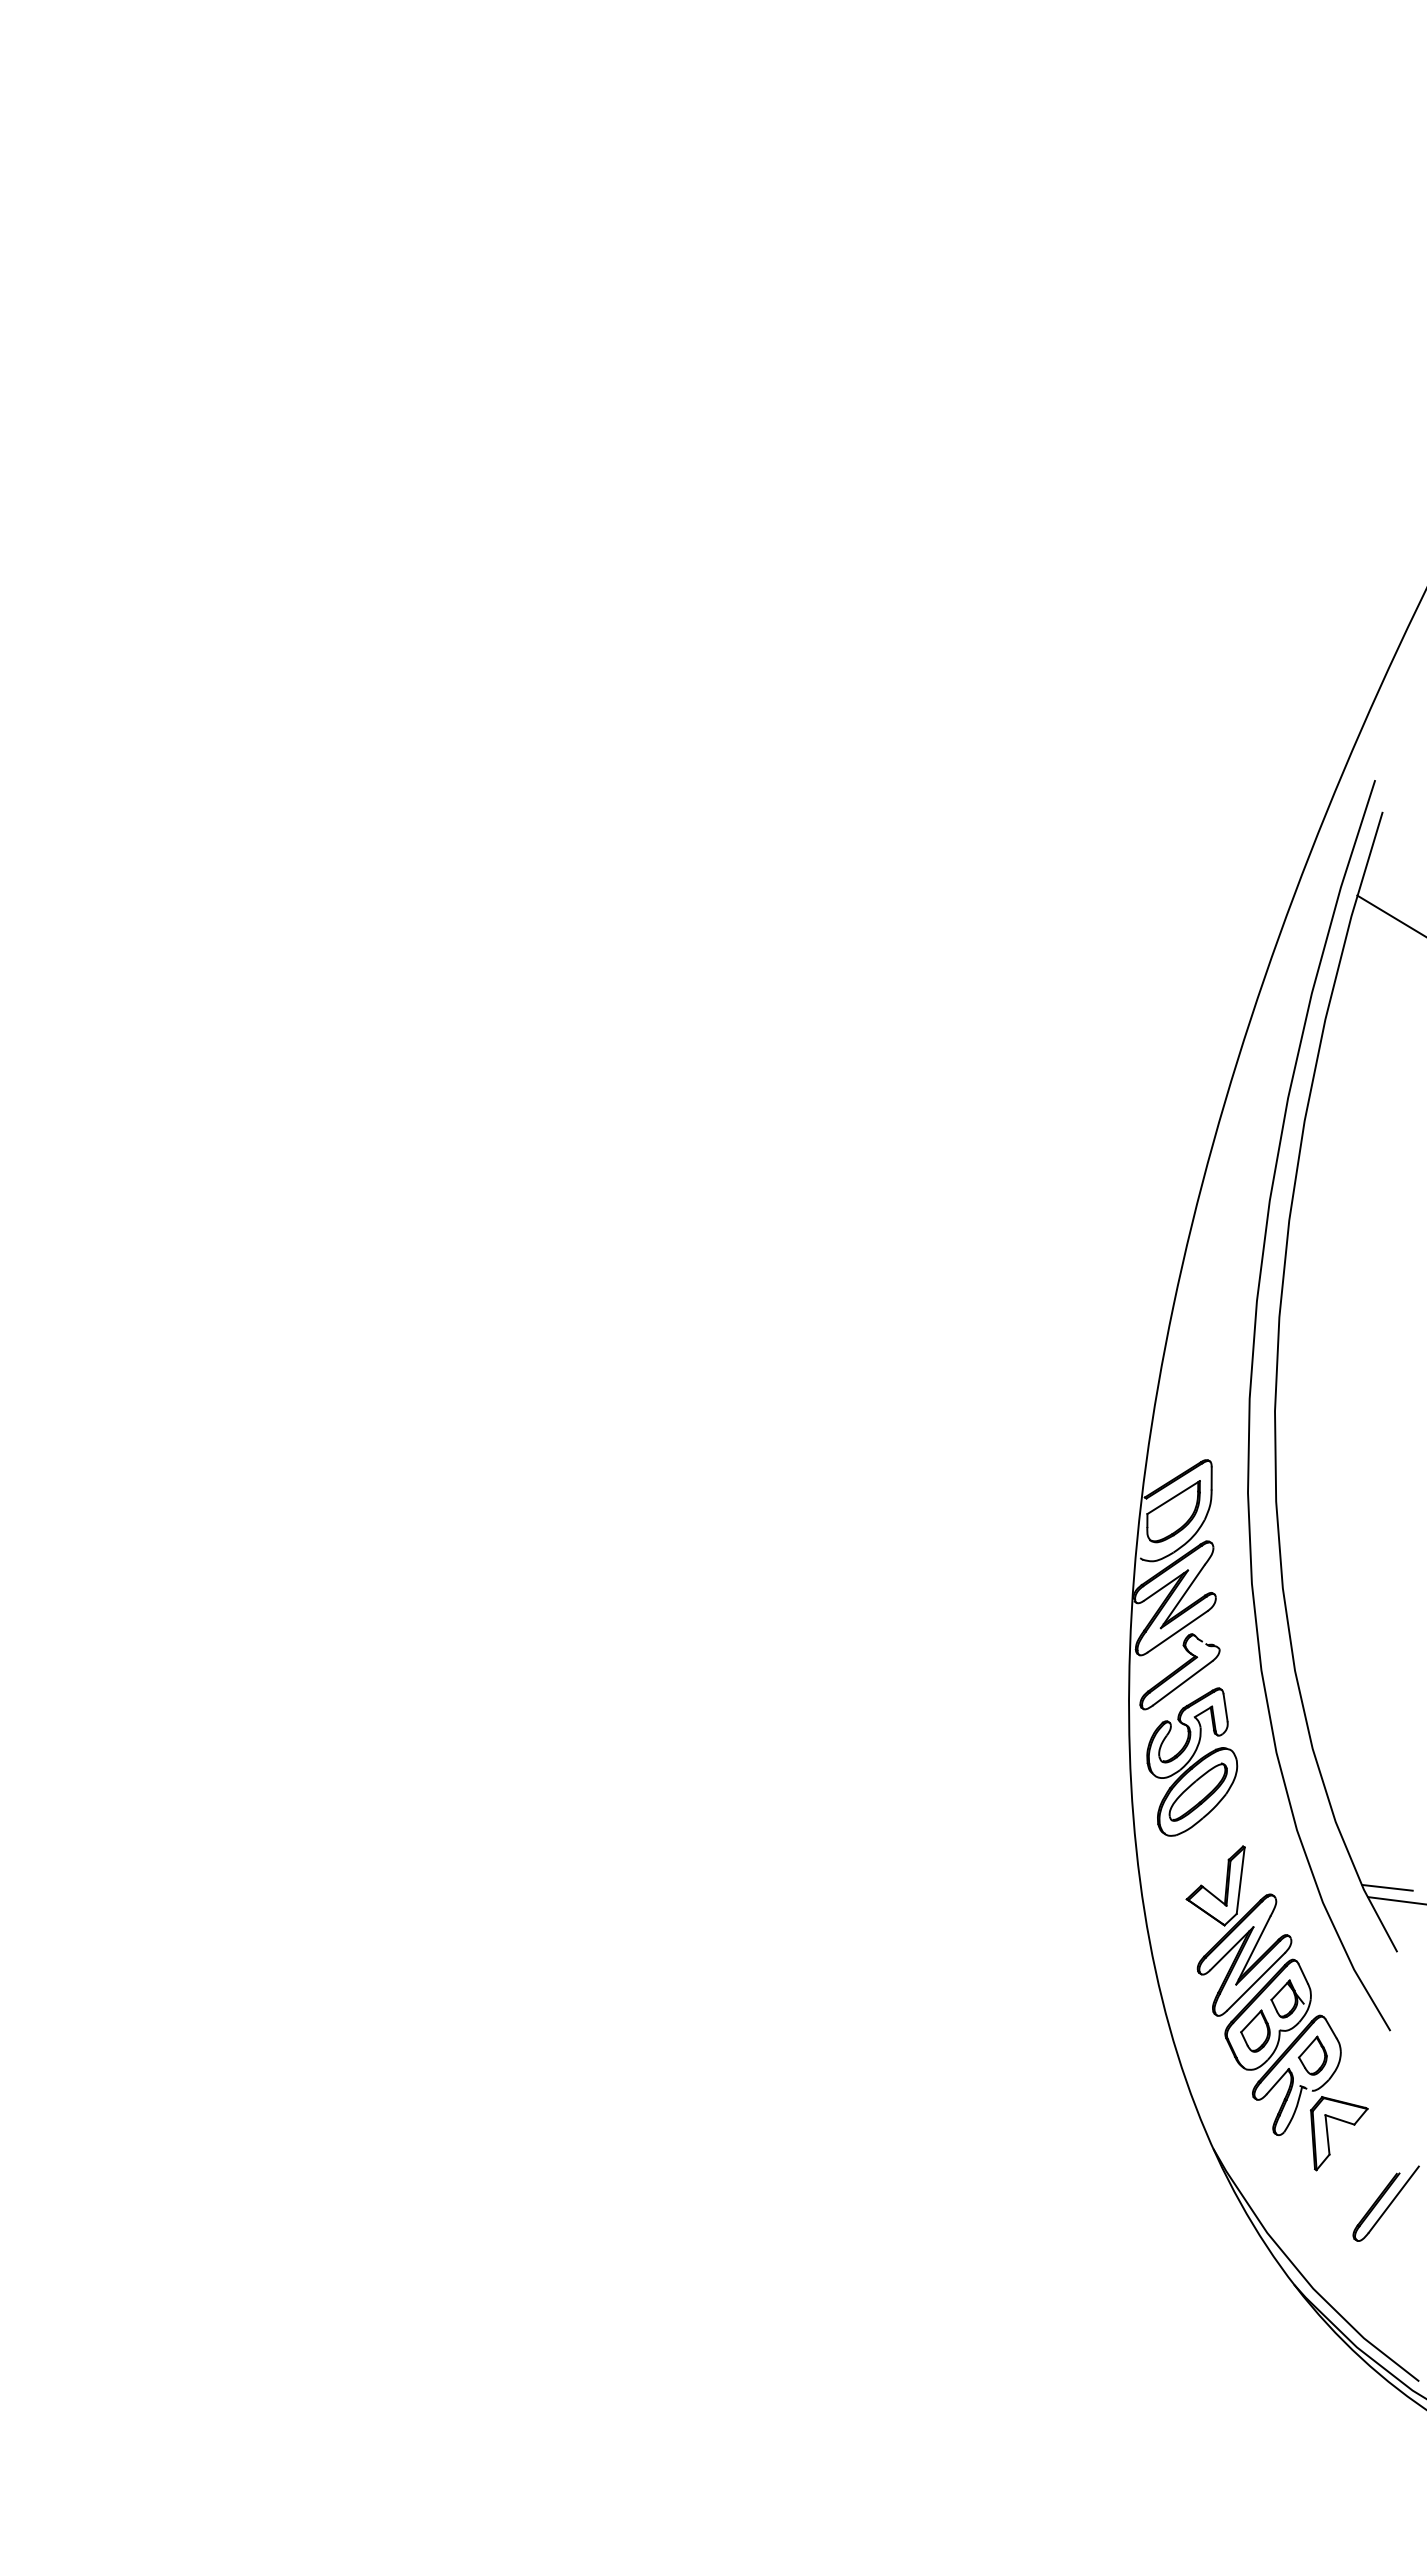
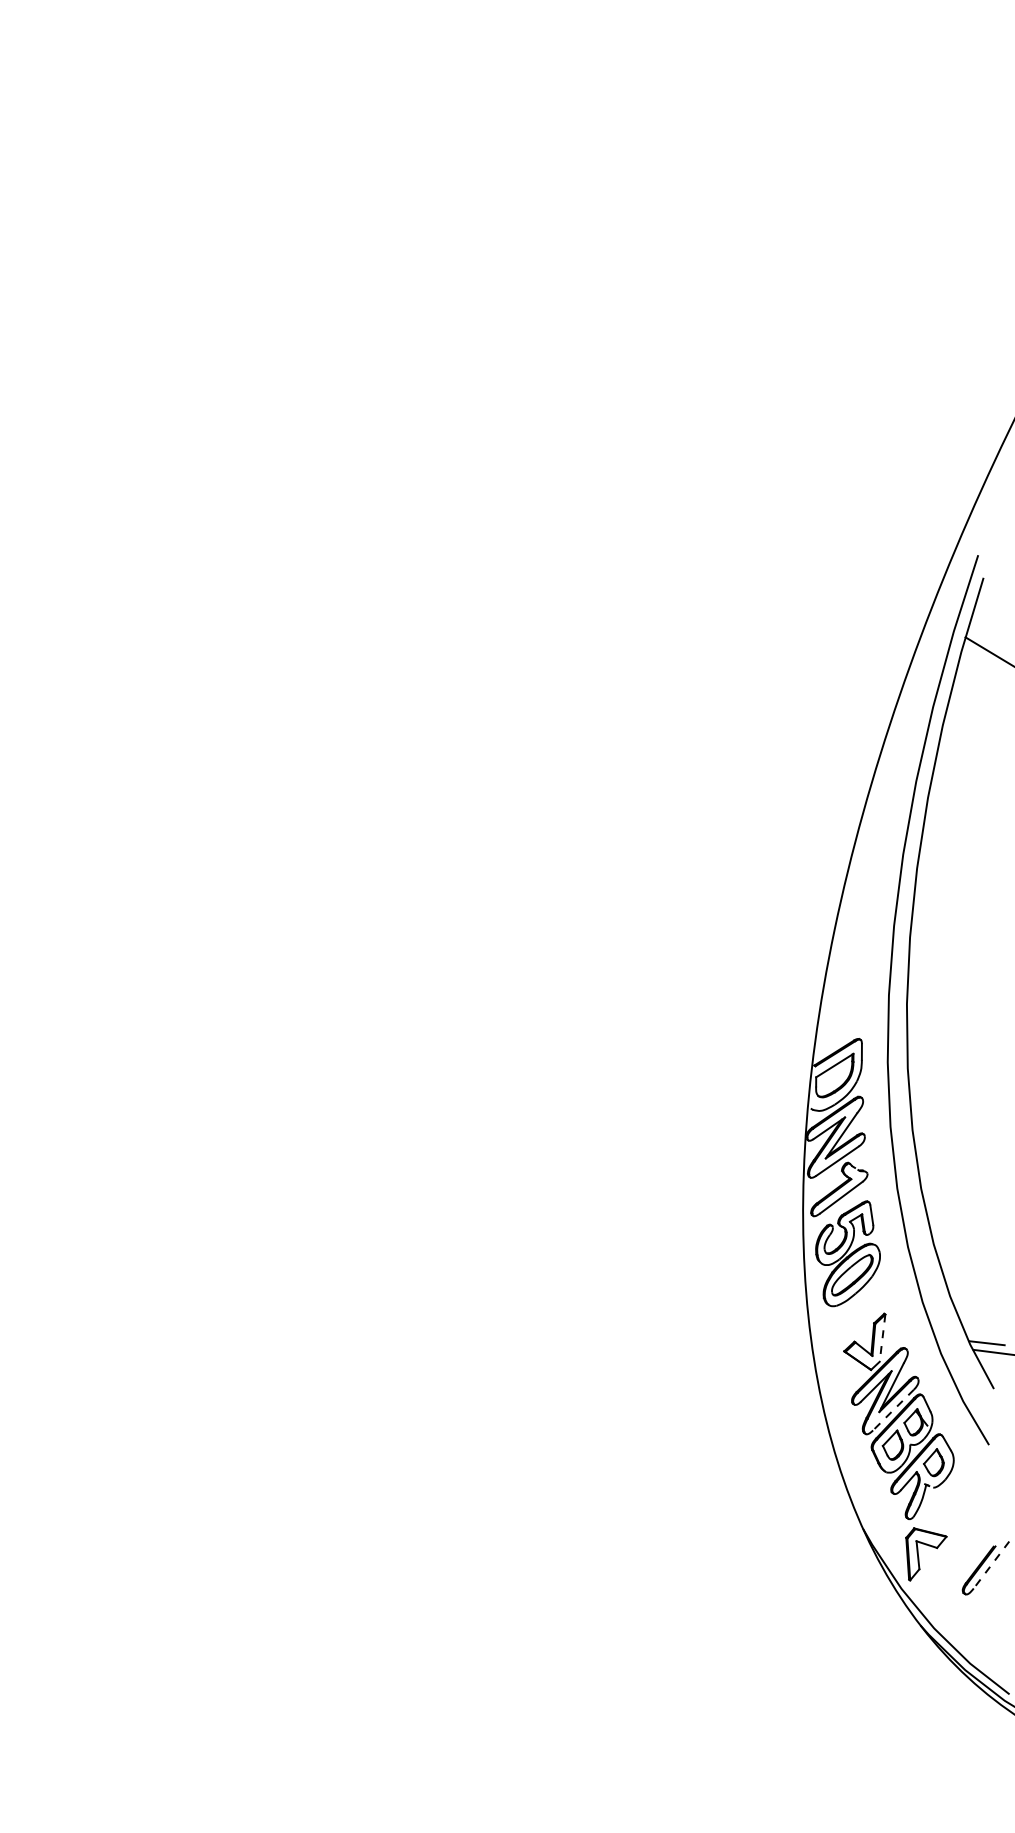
line: (1240, 1881) -> (882, 1338), solid -> dashed
line: (1256, 1981) -> (893, 1409), solid -> dashed
part: (1328, 2133) -> (918, 1554), moved
line: (1393, 2199) -> (991, 1564), solid -> dashed

